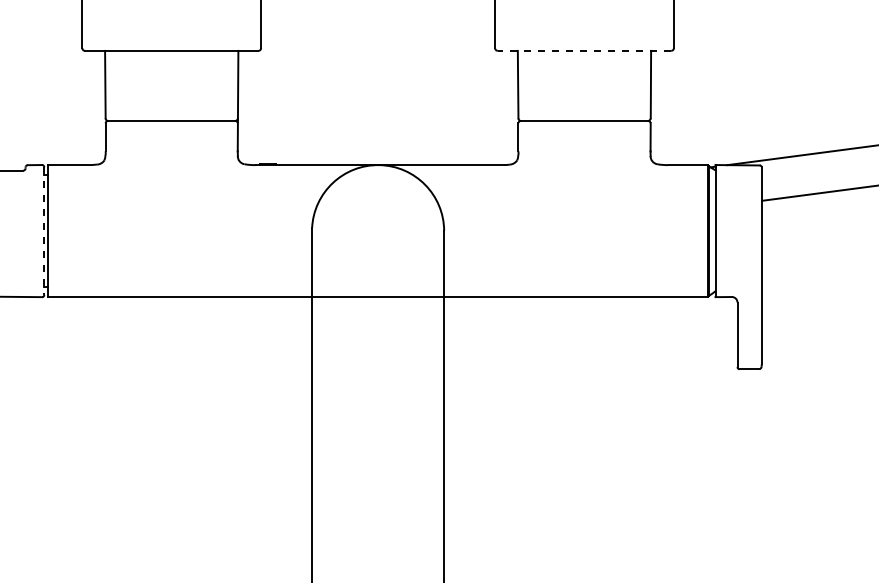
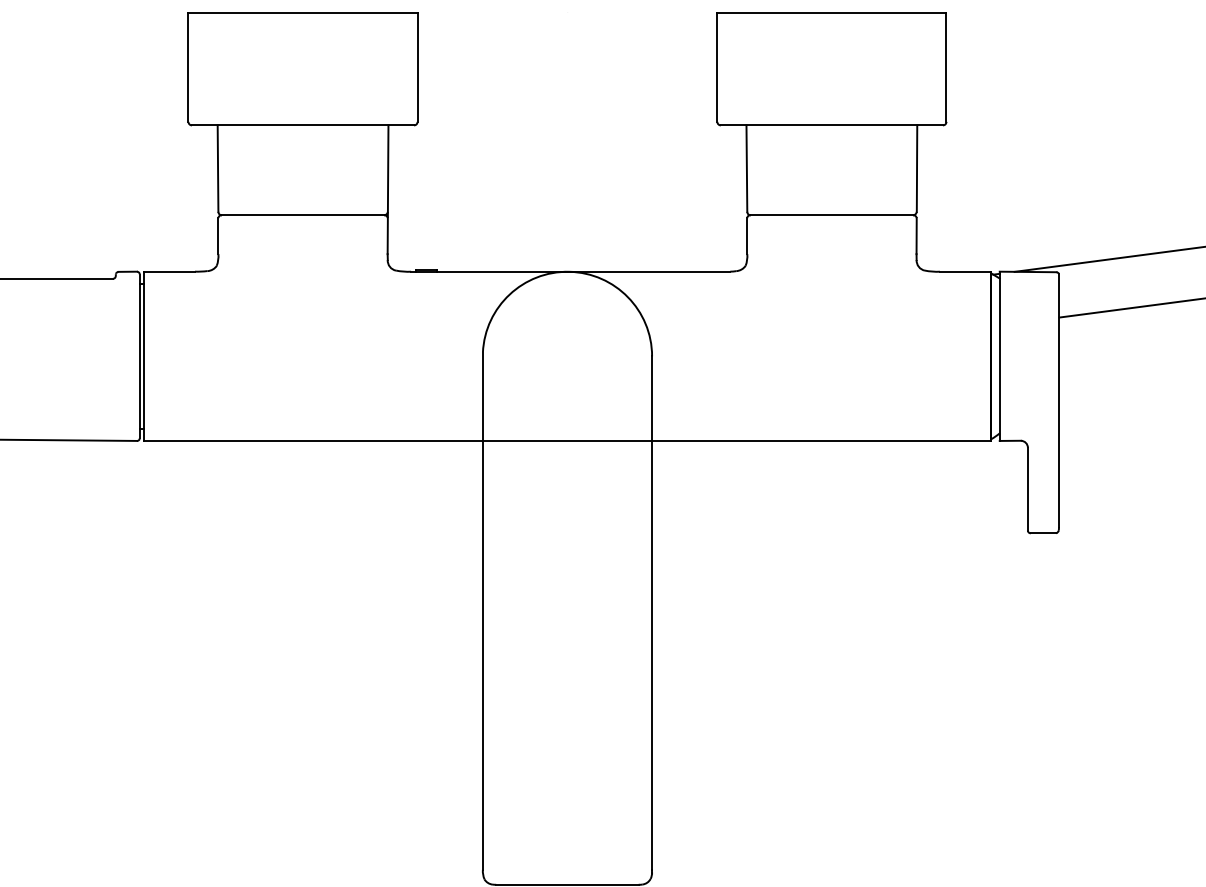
line: (584, 50) -> (831, 125), dashed -> solid
line: (44, 231) -> (139, 356), dashed -> solid

